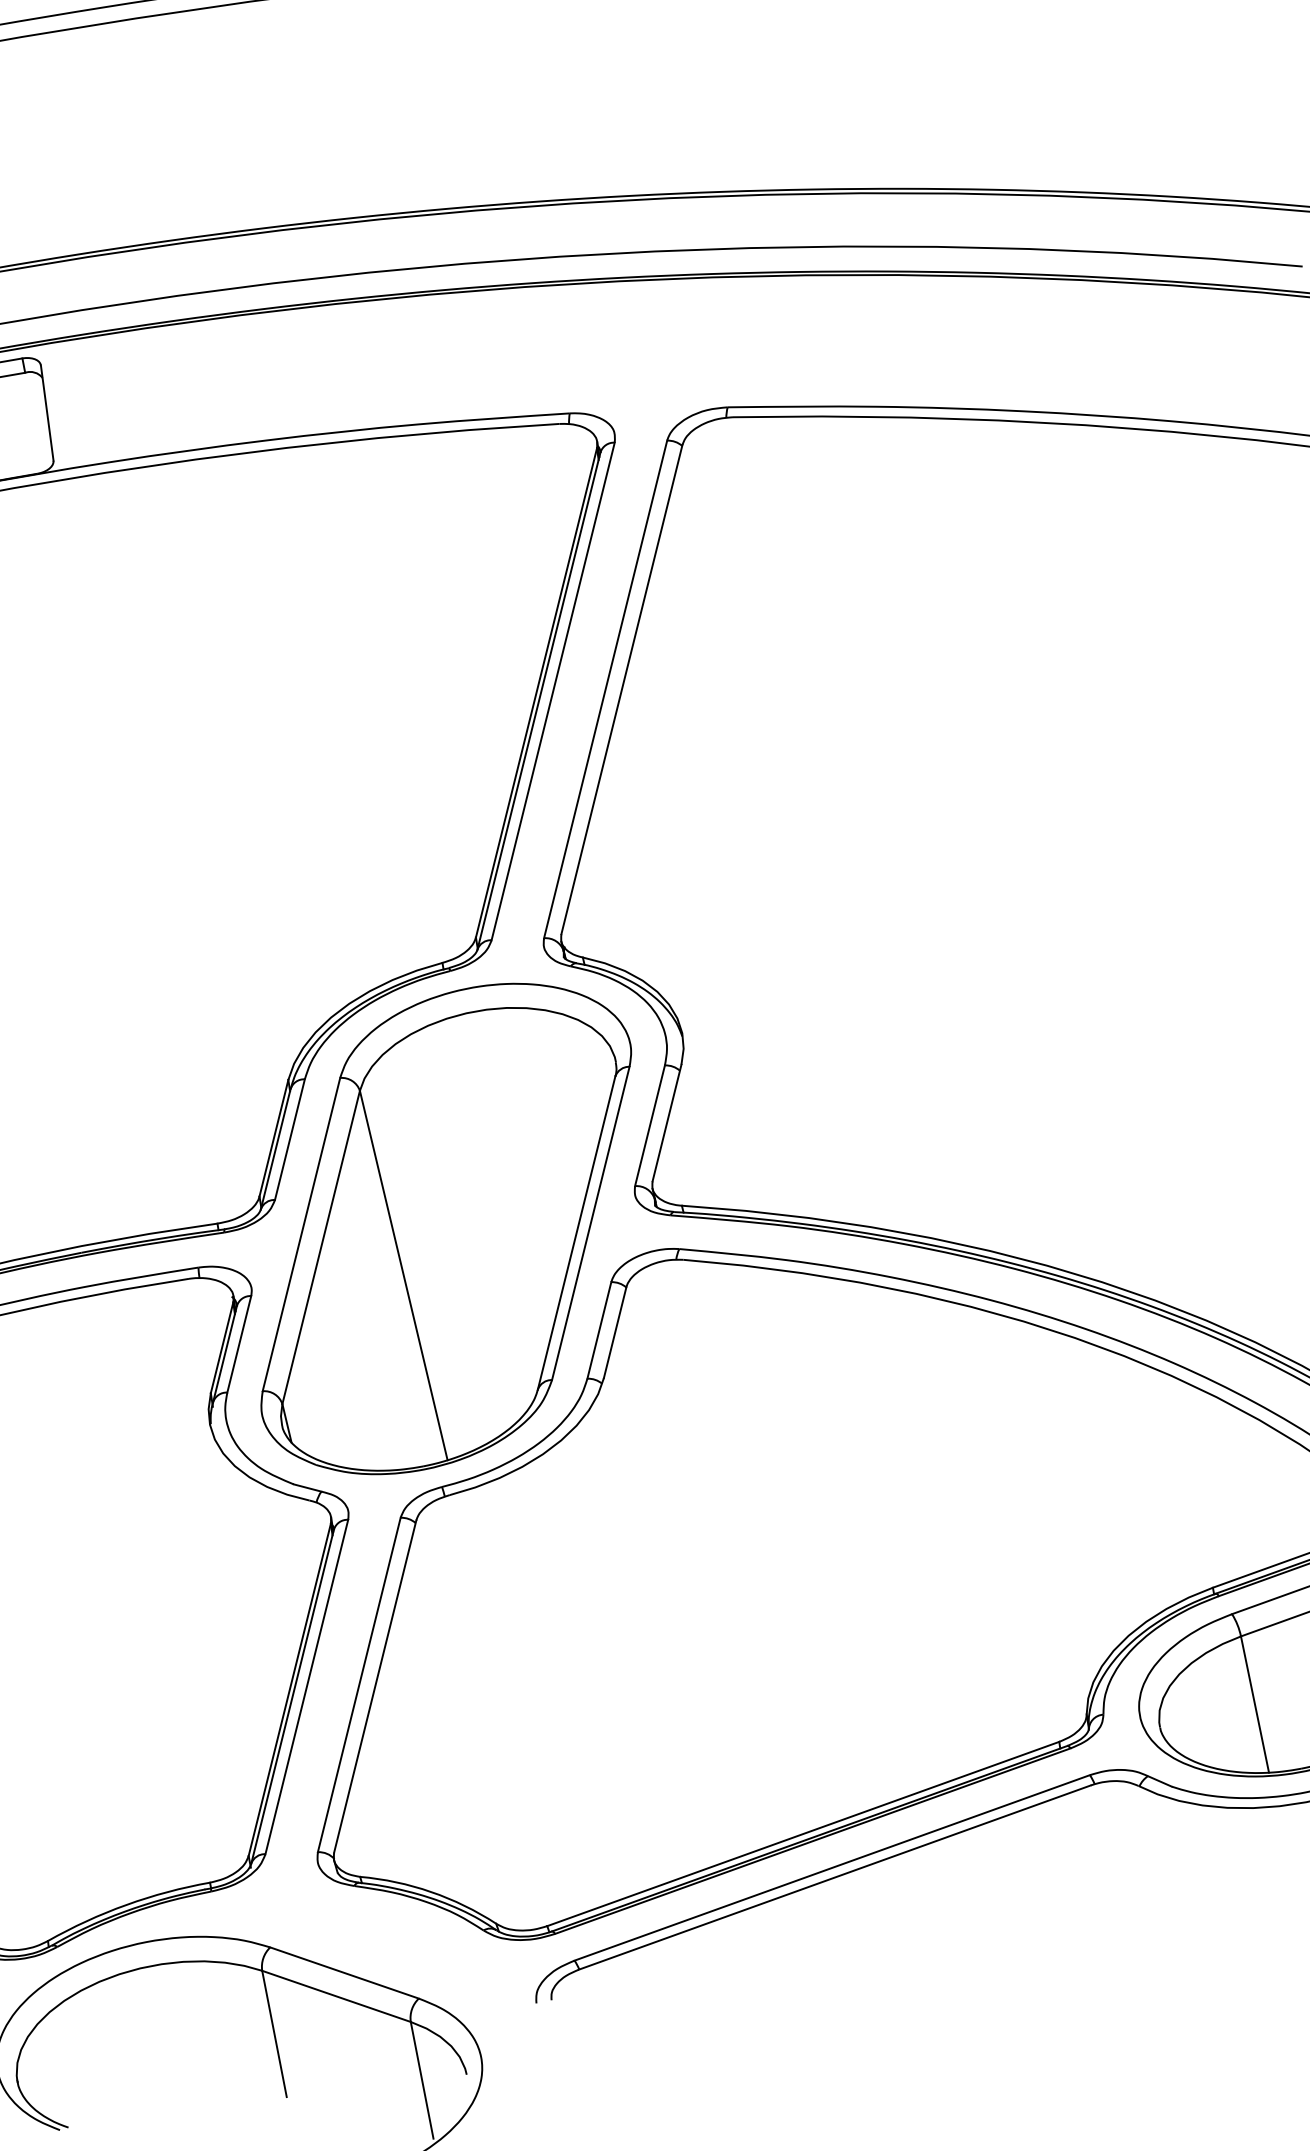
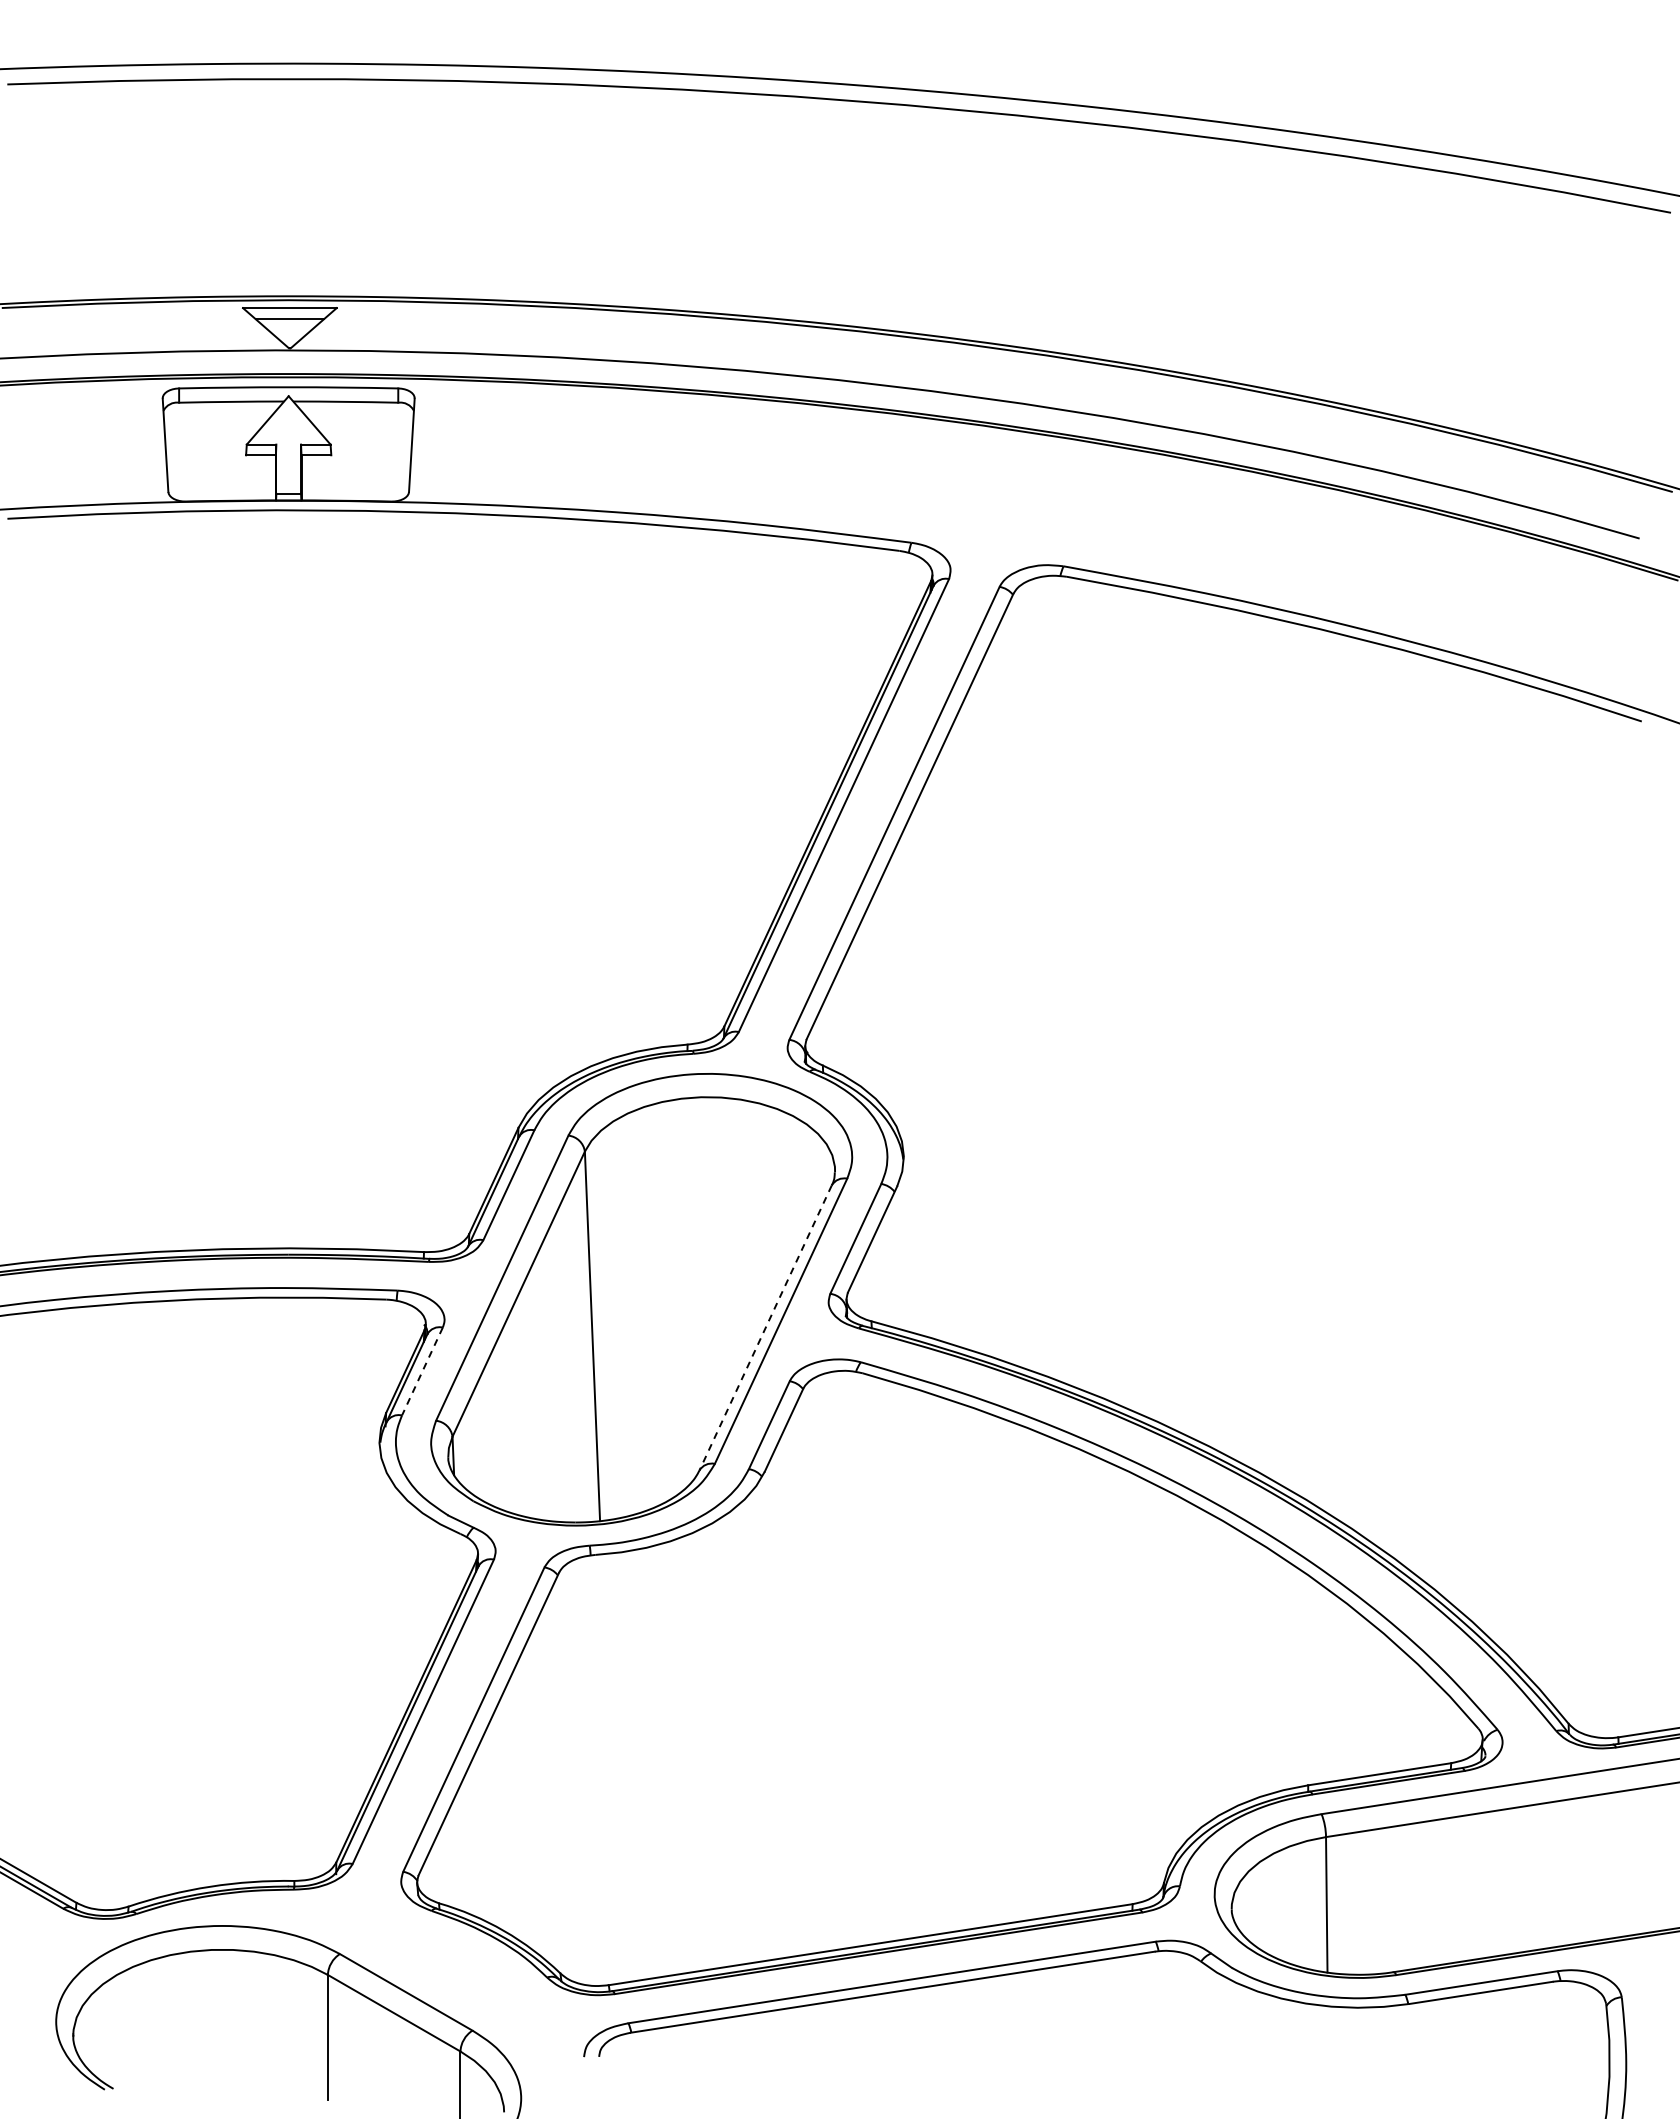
line: (576, 1233) -> (765, 1328), solid -> dashed
line: (239, 1345) -> (422, 1372), solid -> dashed

